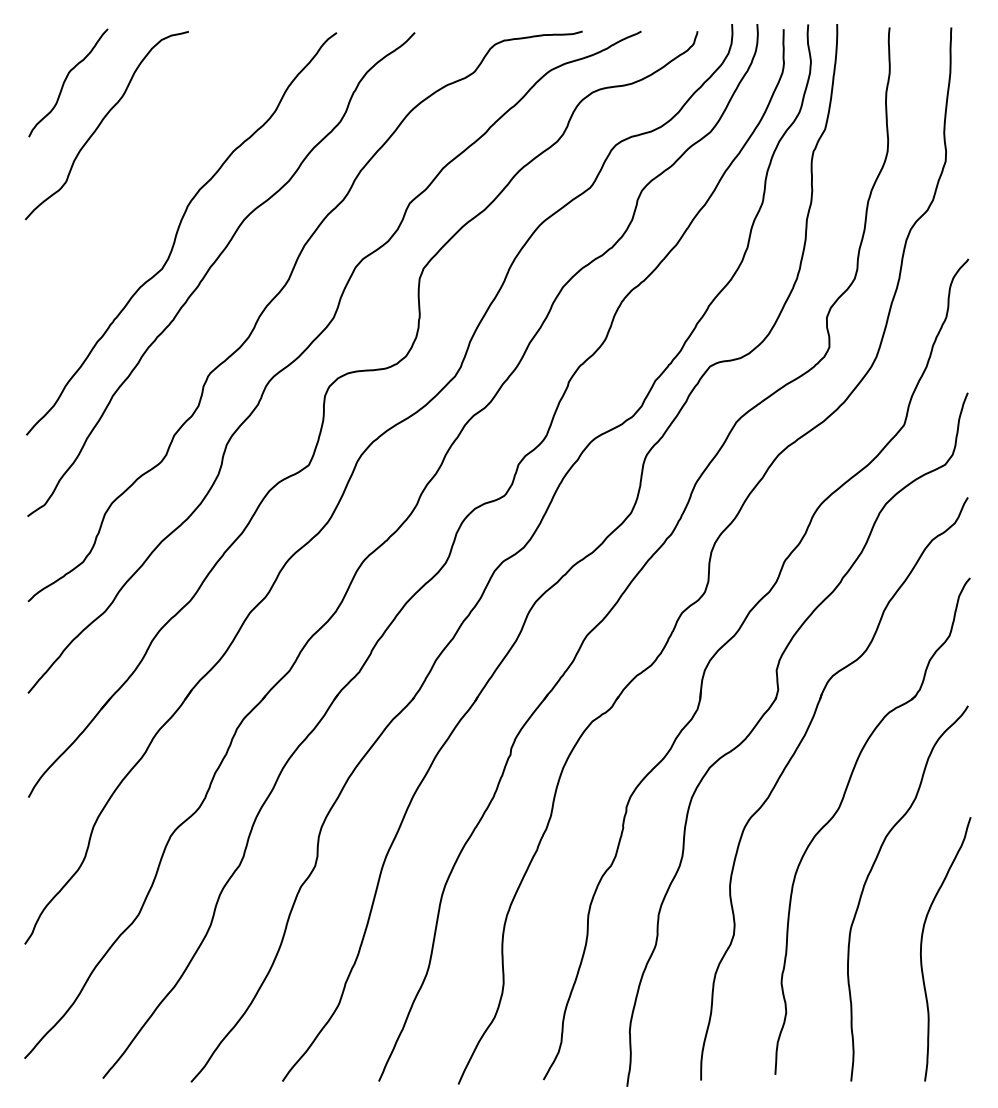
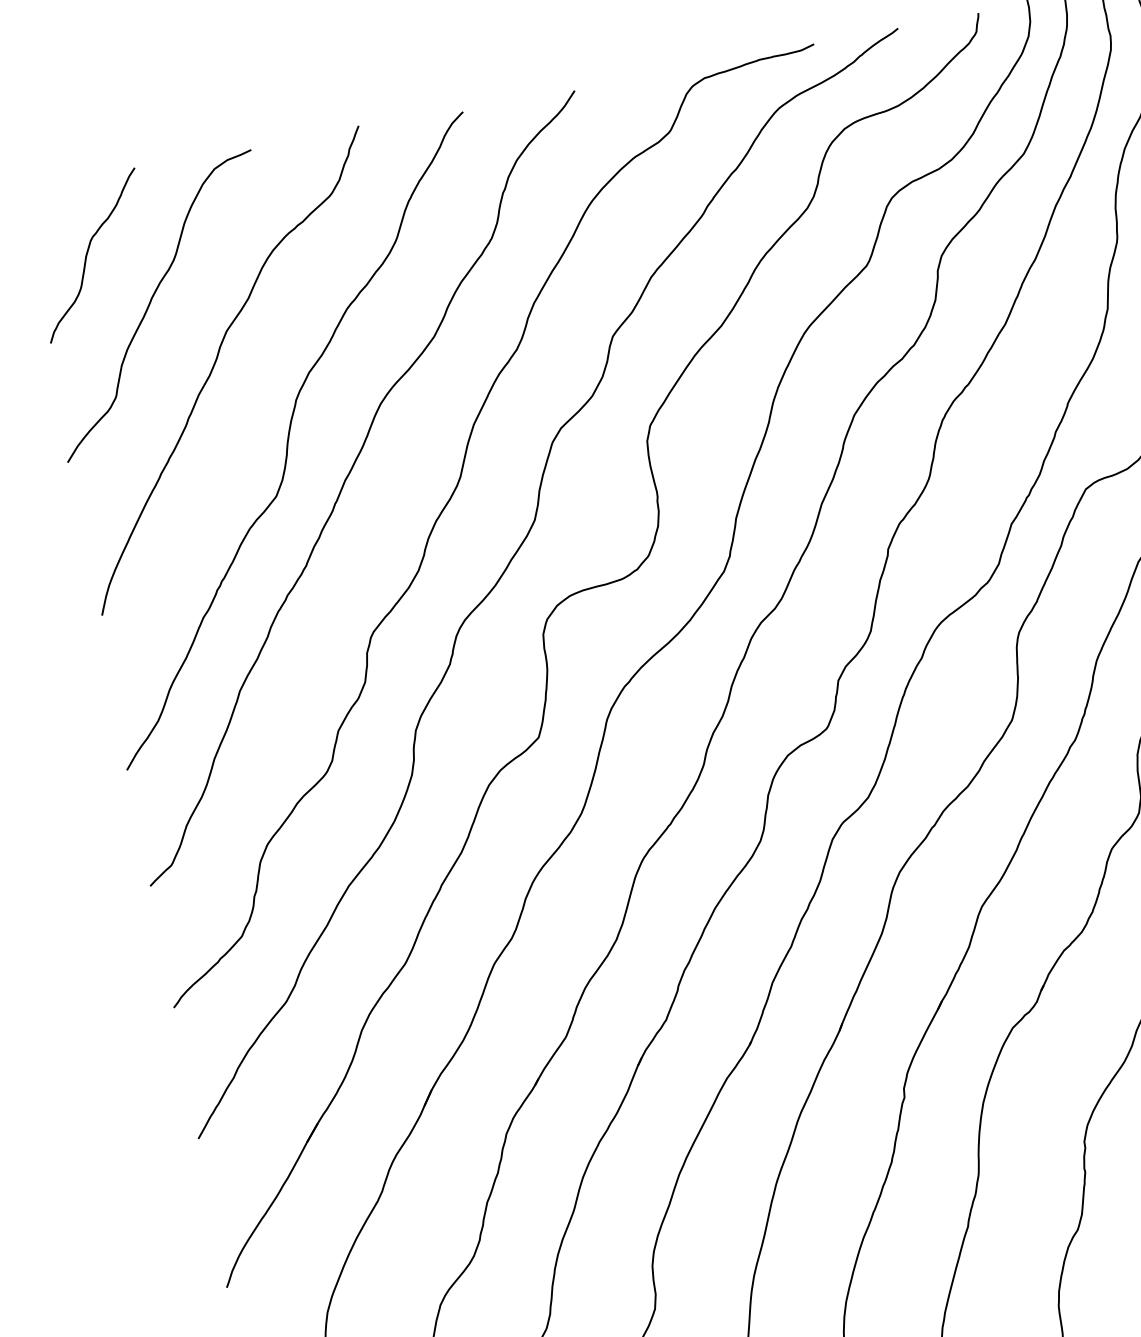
curve: (137, 173) -> (215, 366), added

